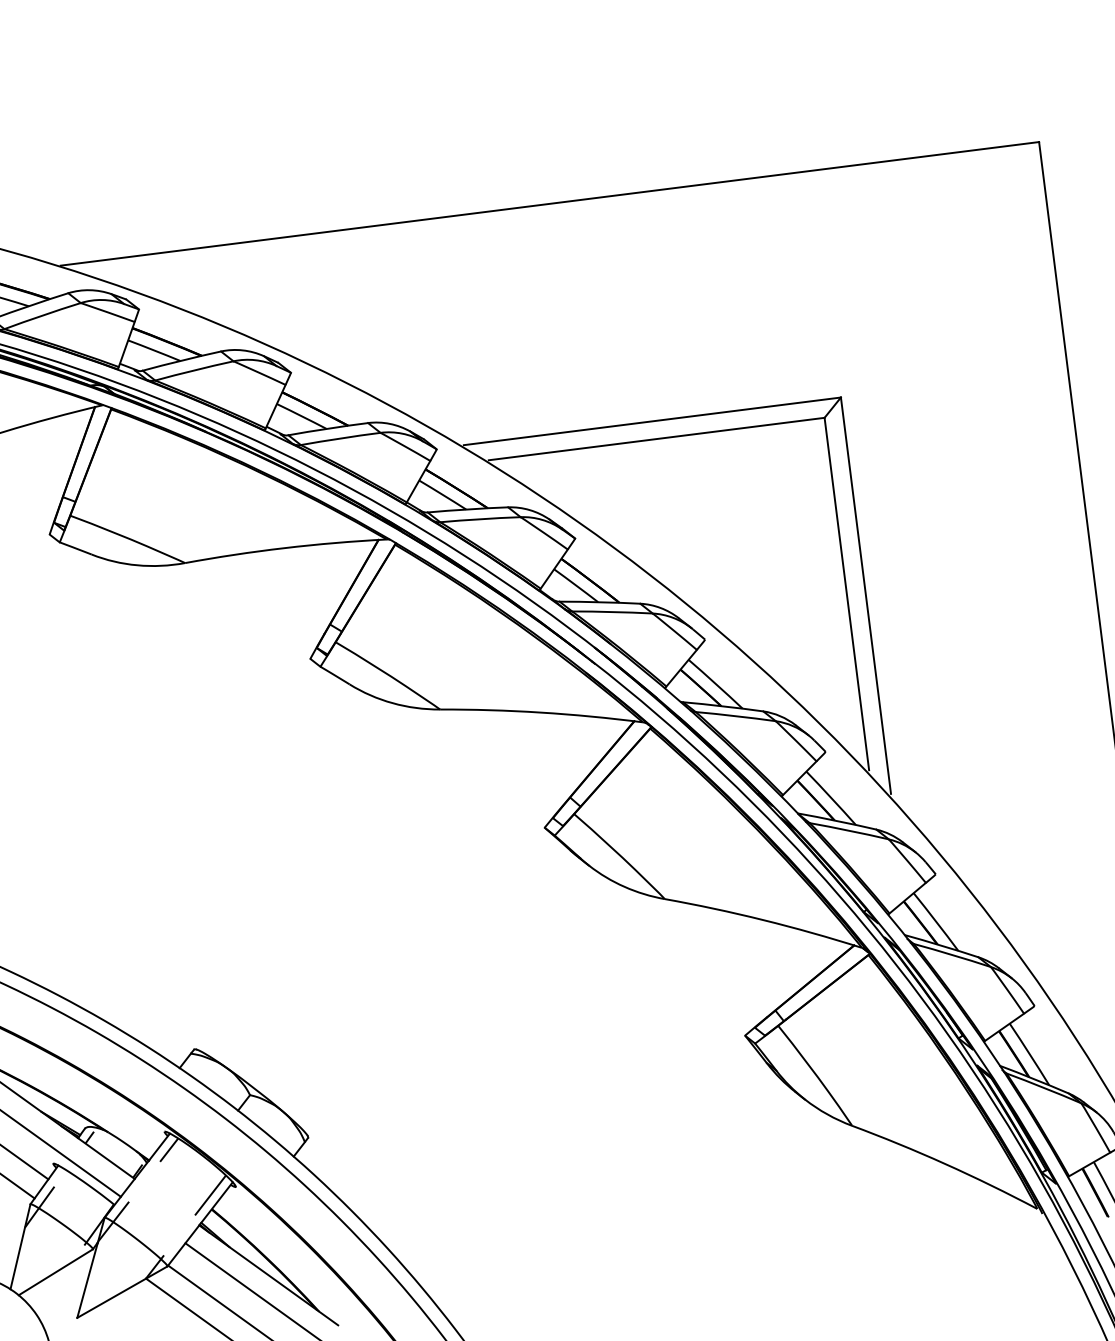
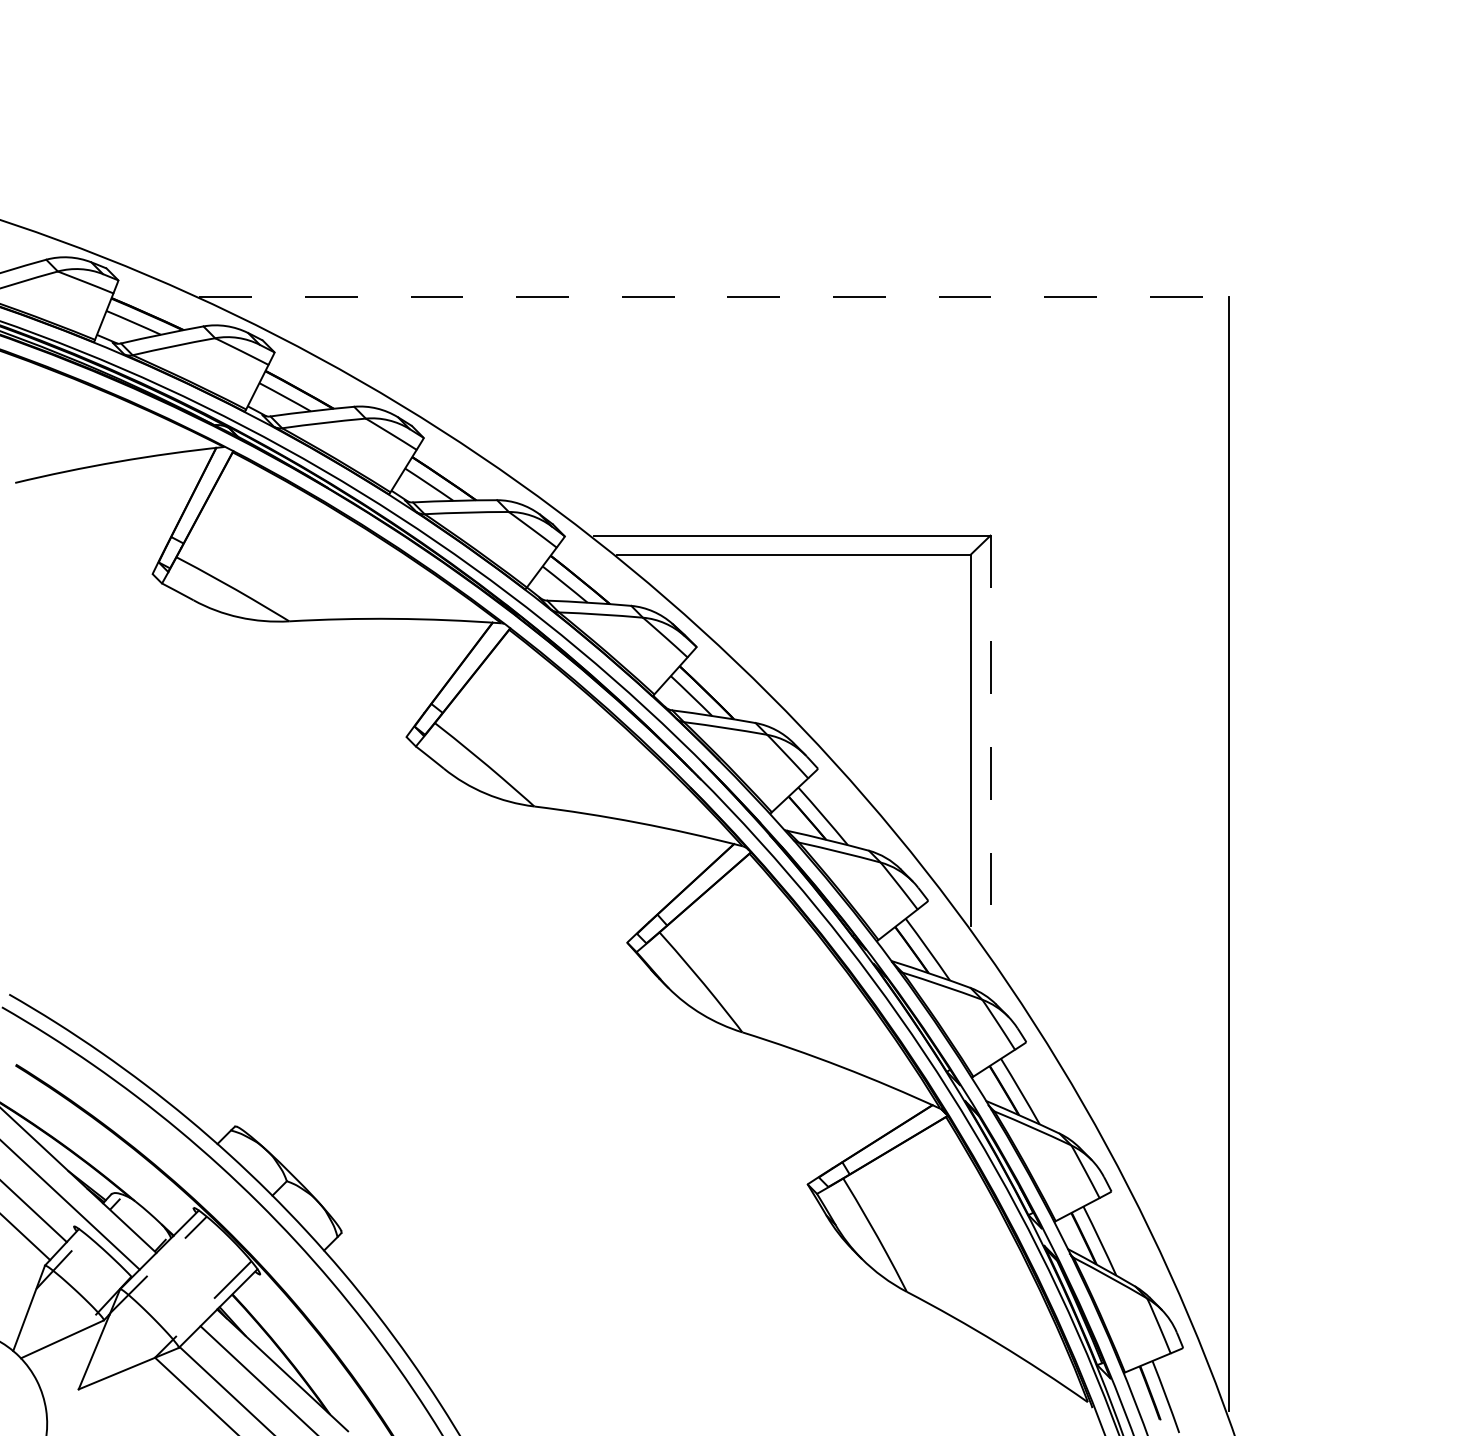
line: (550, 203) -> (714, 296), solid -> dashed
line: (865, 595) -> (990, 744), solid -> dashed

